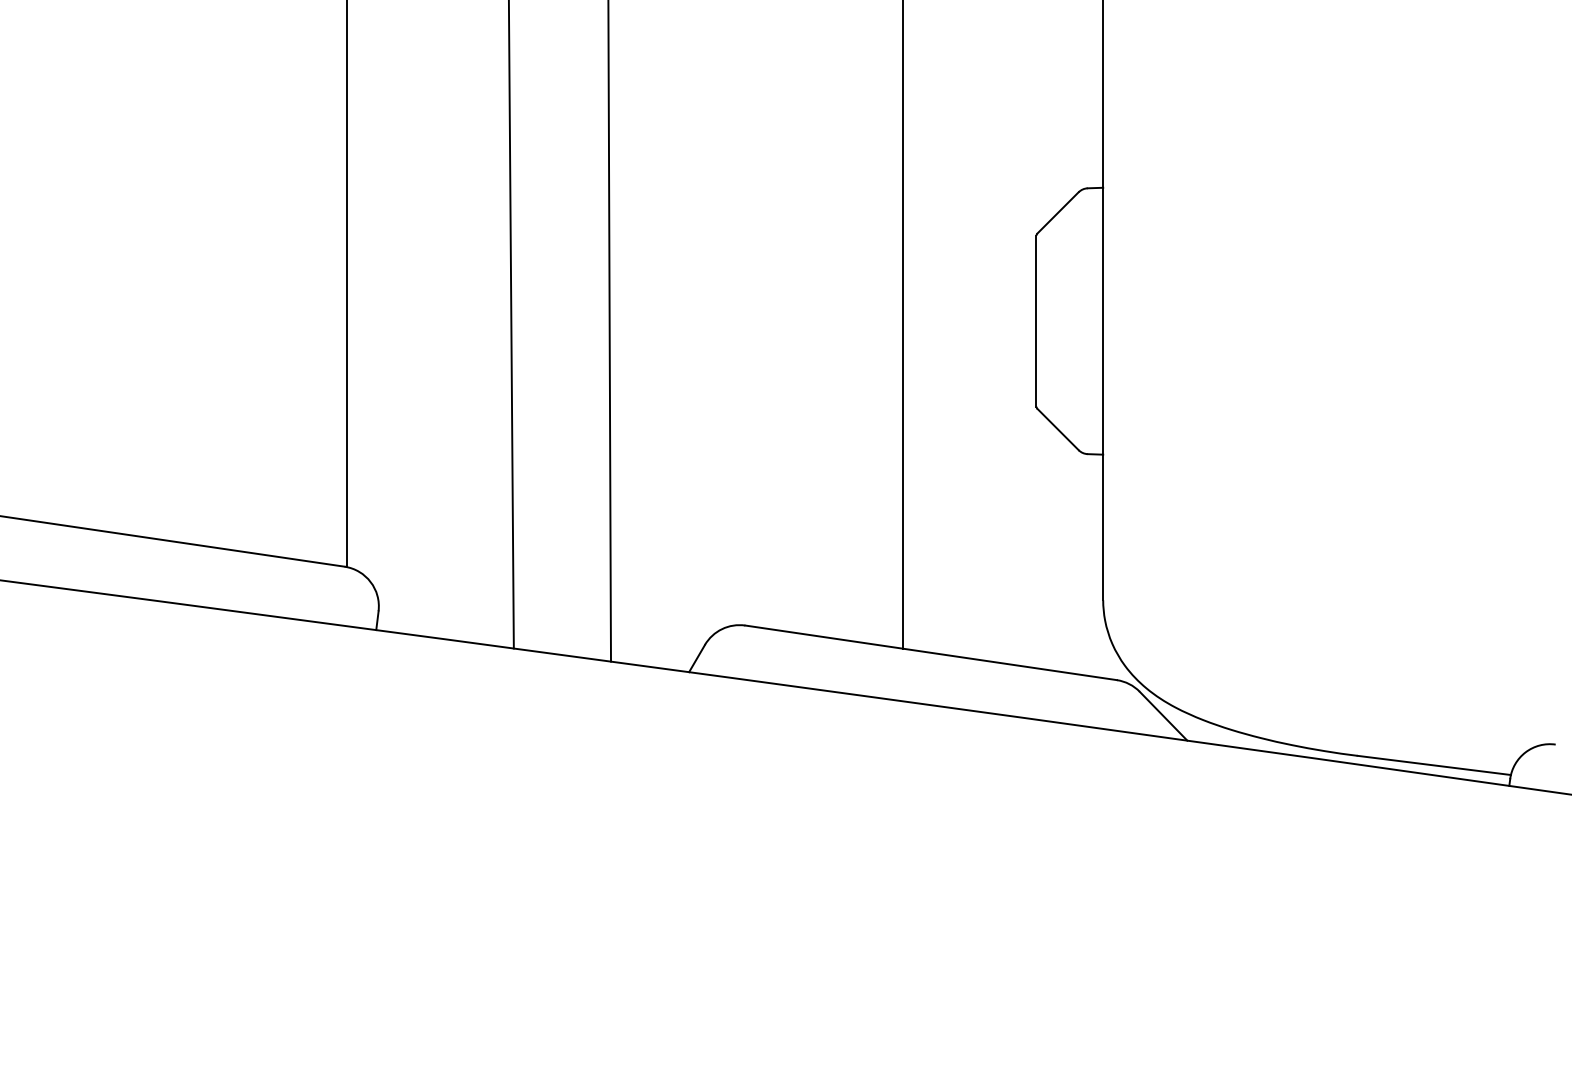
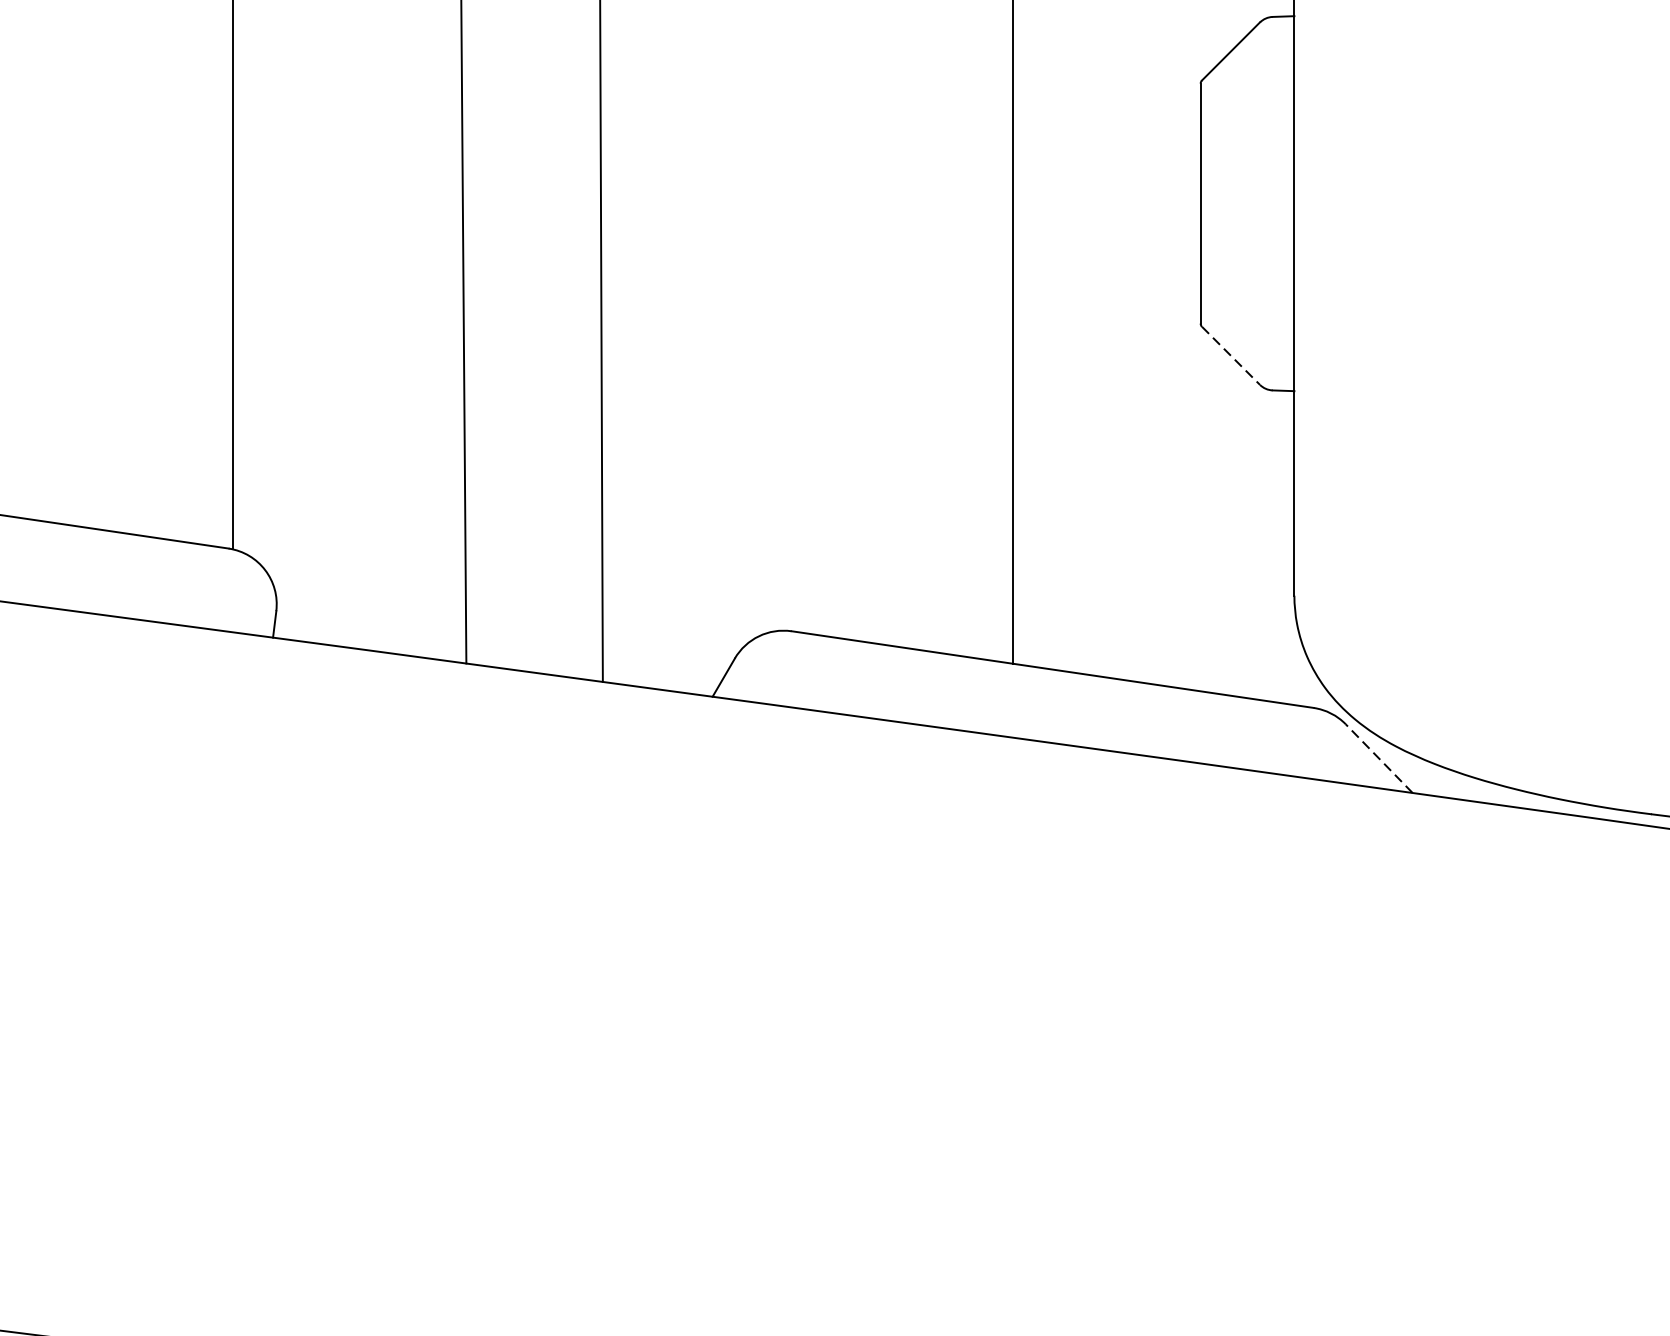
line: (1058, 429) -> (1231, 355), solid -> dashed
line: (1163, 715) -> (1379, 757), solid -> dashed

